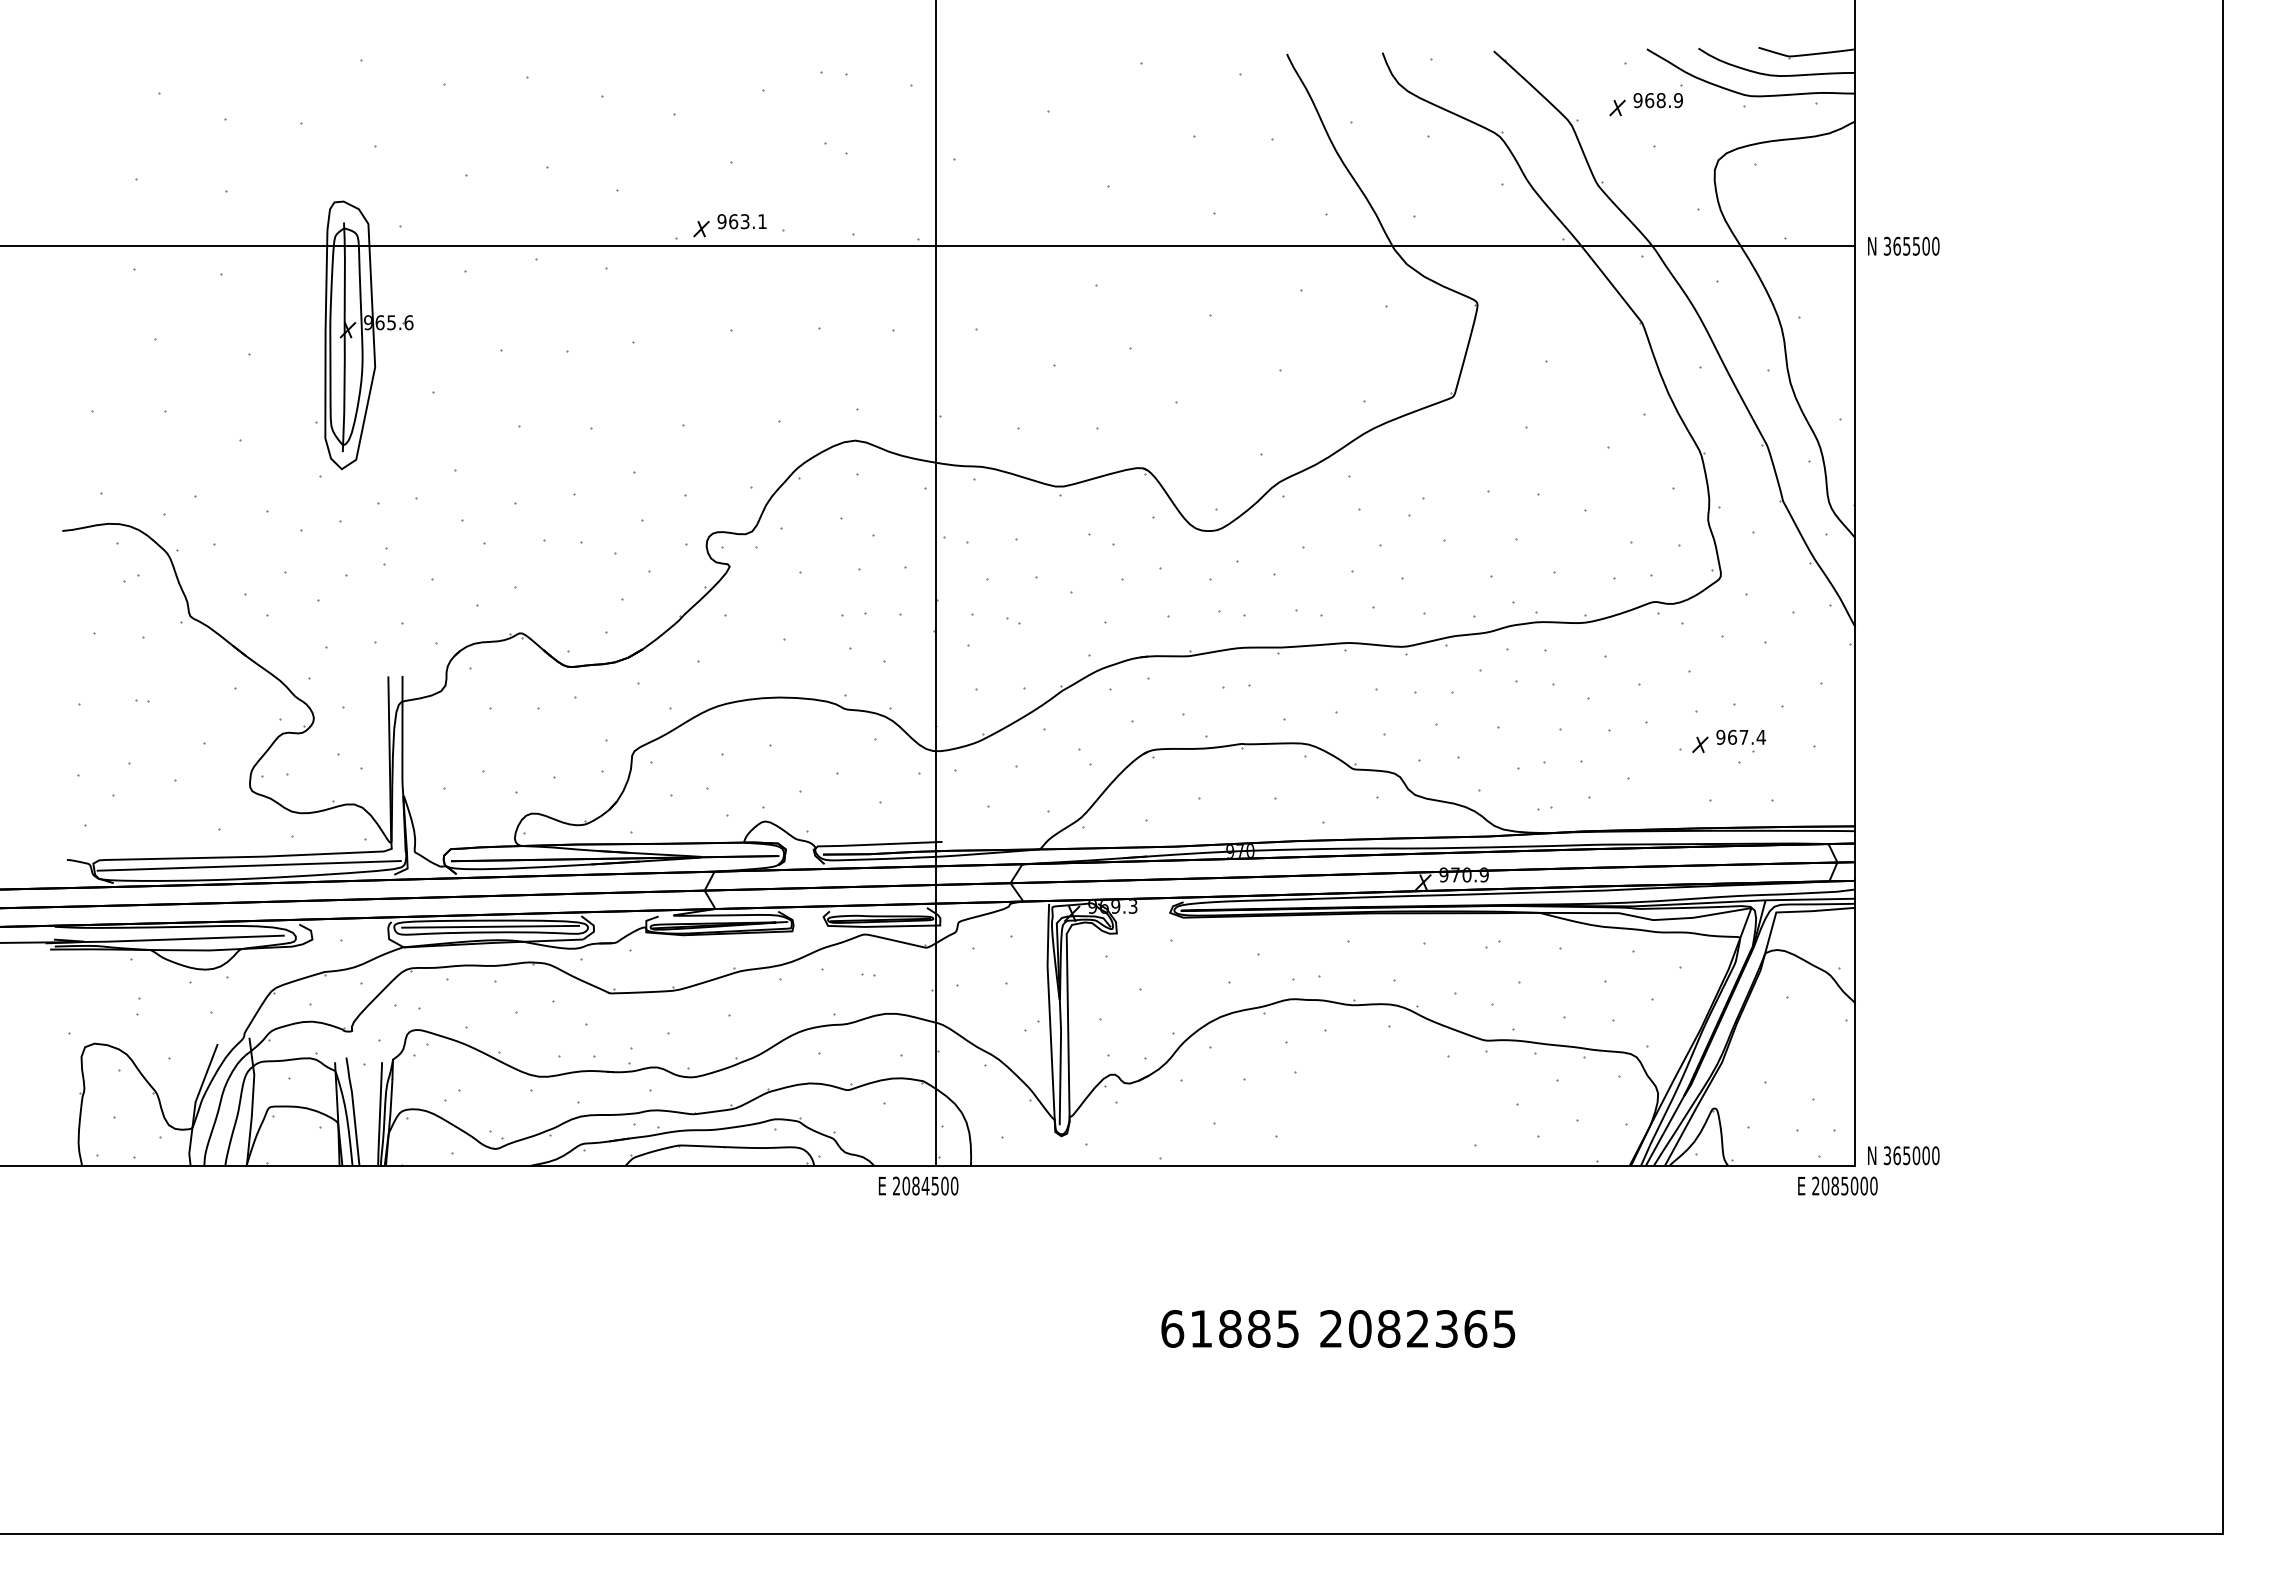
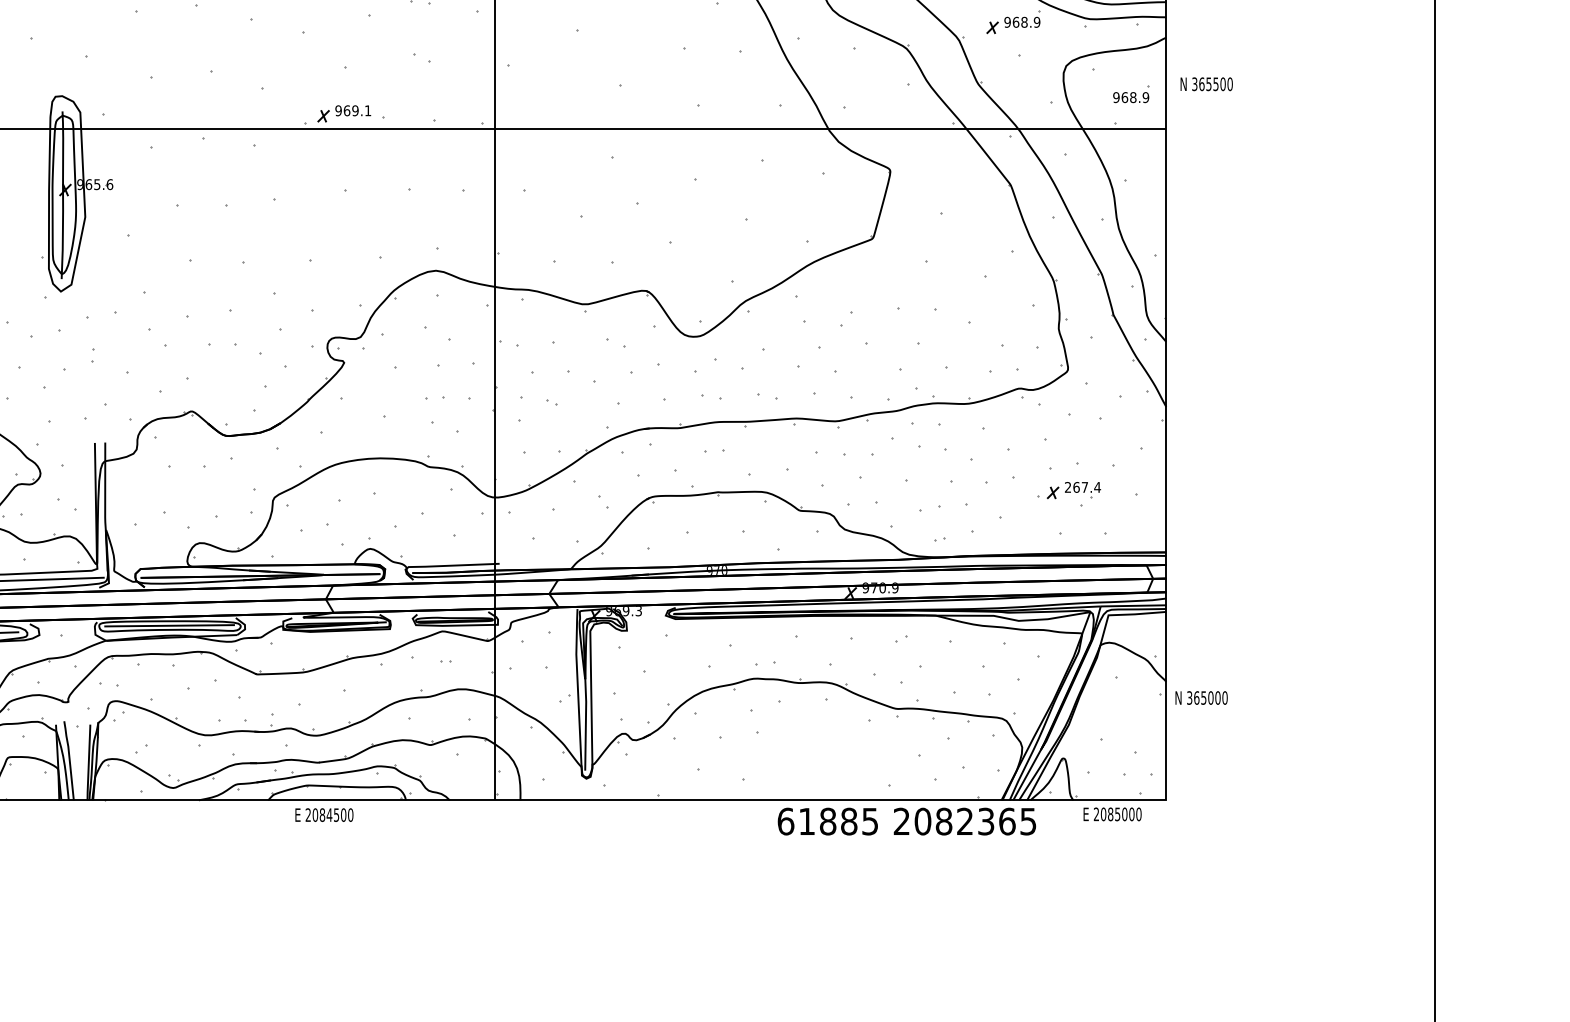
part: (1806, 199) -> (1130, 94), added
text: (744, 221) -> (355, 110), 963.1 -> 969.1
text: (1903, 245) -> (1206, 83), moved
text: (1720, 737) -> (1067, 487), 967.4 -> 267.4
text: (1903, 1155) -> (1201, 697), moved
text: (918, 1185) -> (324, 814), moved
text: (1837, 1185) -> (1112, 813), moved
text: (1338, 1328) -> (907, 821), moved

